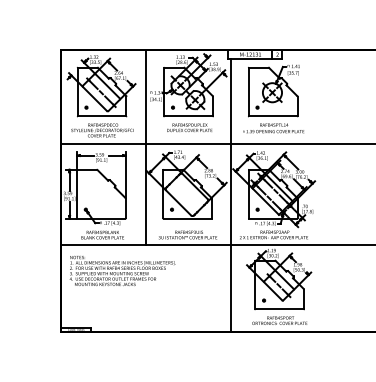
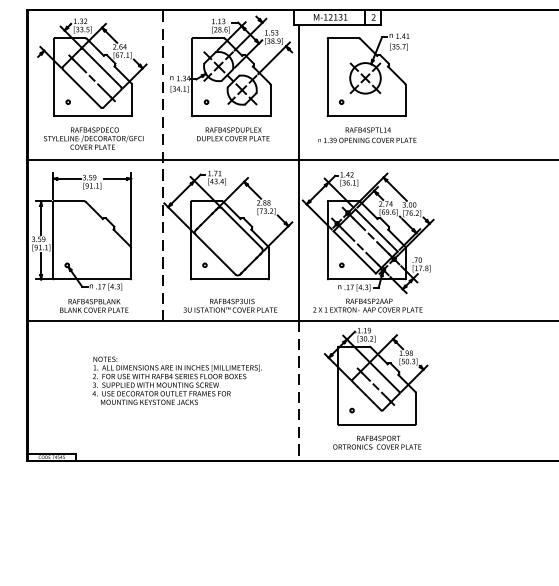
line: (145, 146) -> (162, 164), solid -> dashed
text: (122, 270) -> (176, 380), moved
line: (230, 288) -> (298, 391), solid -> dashed

